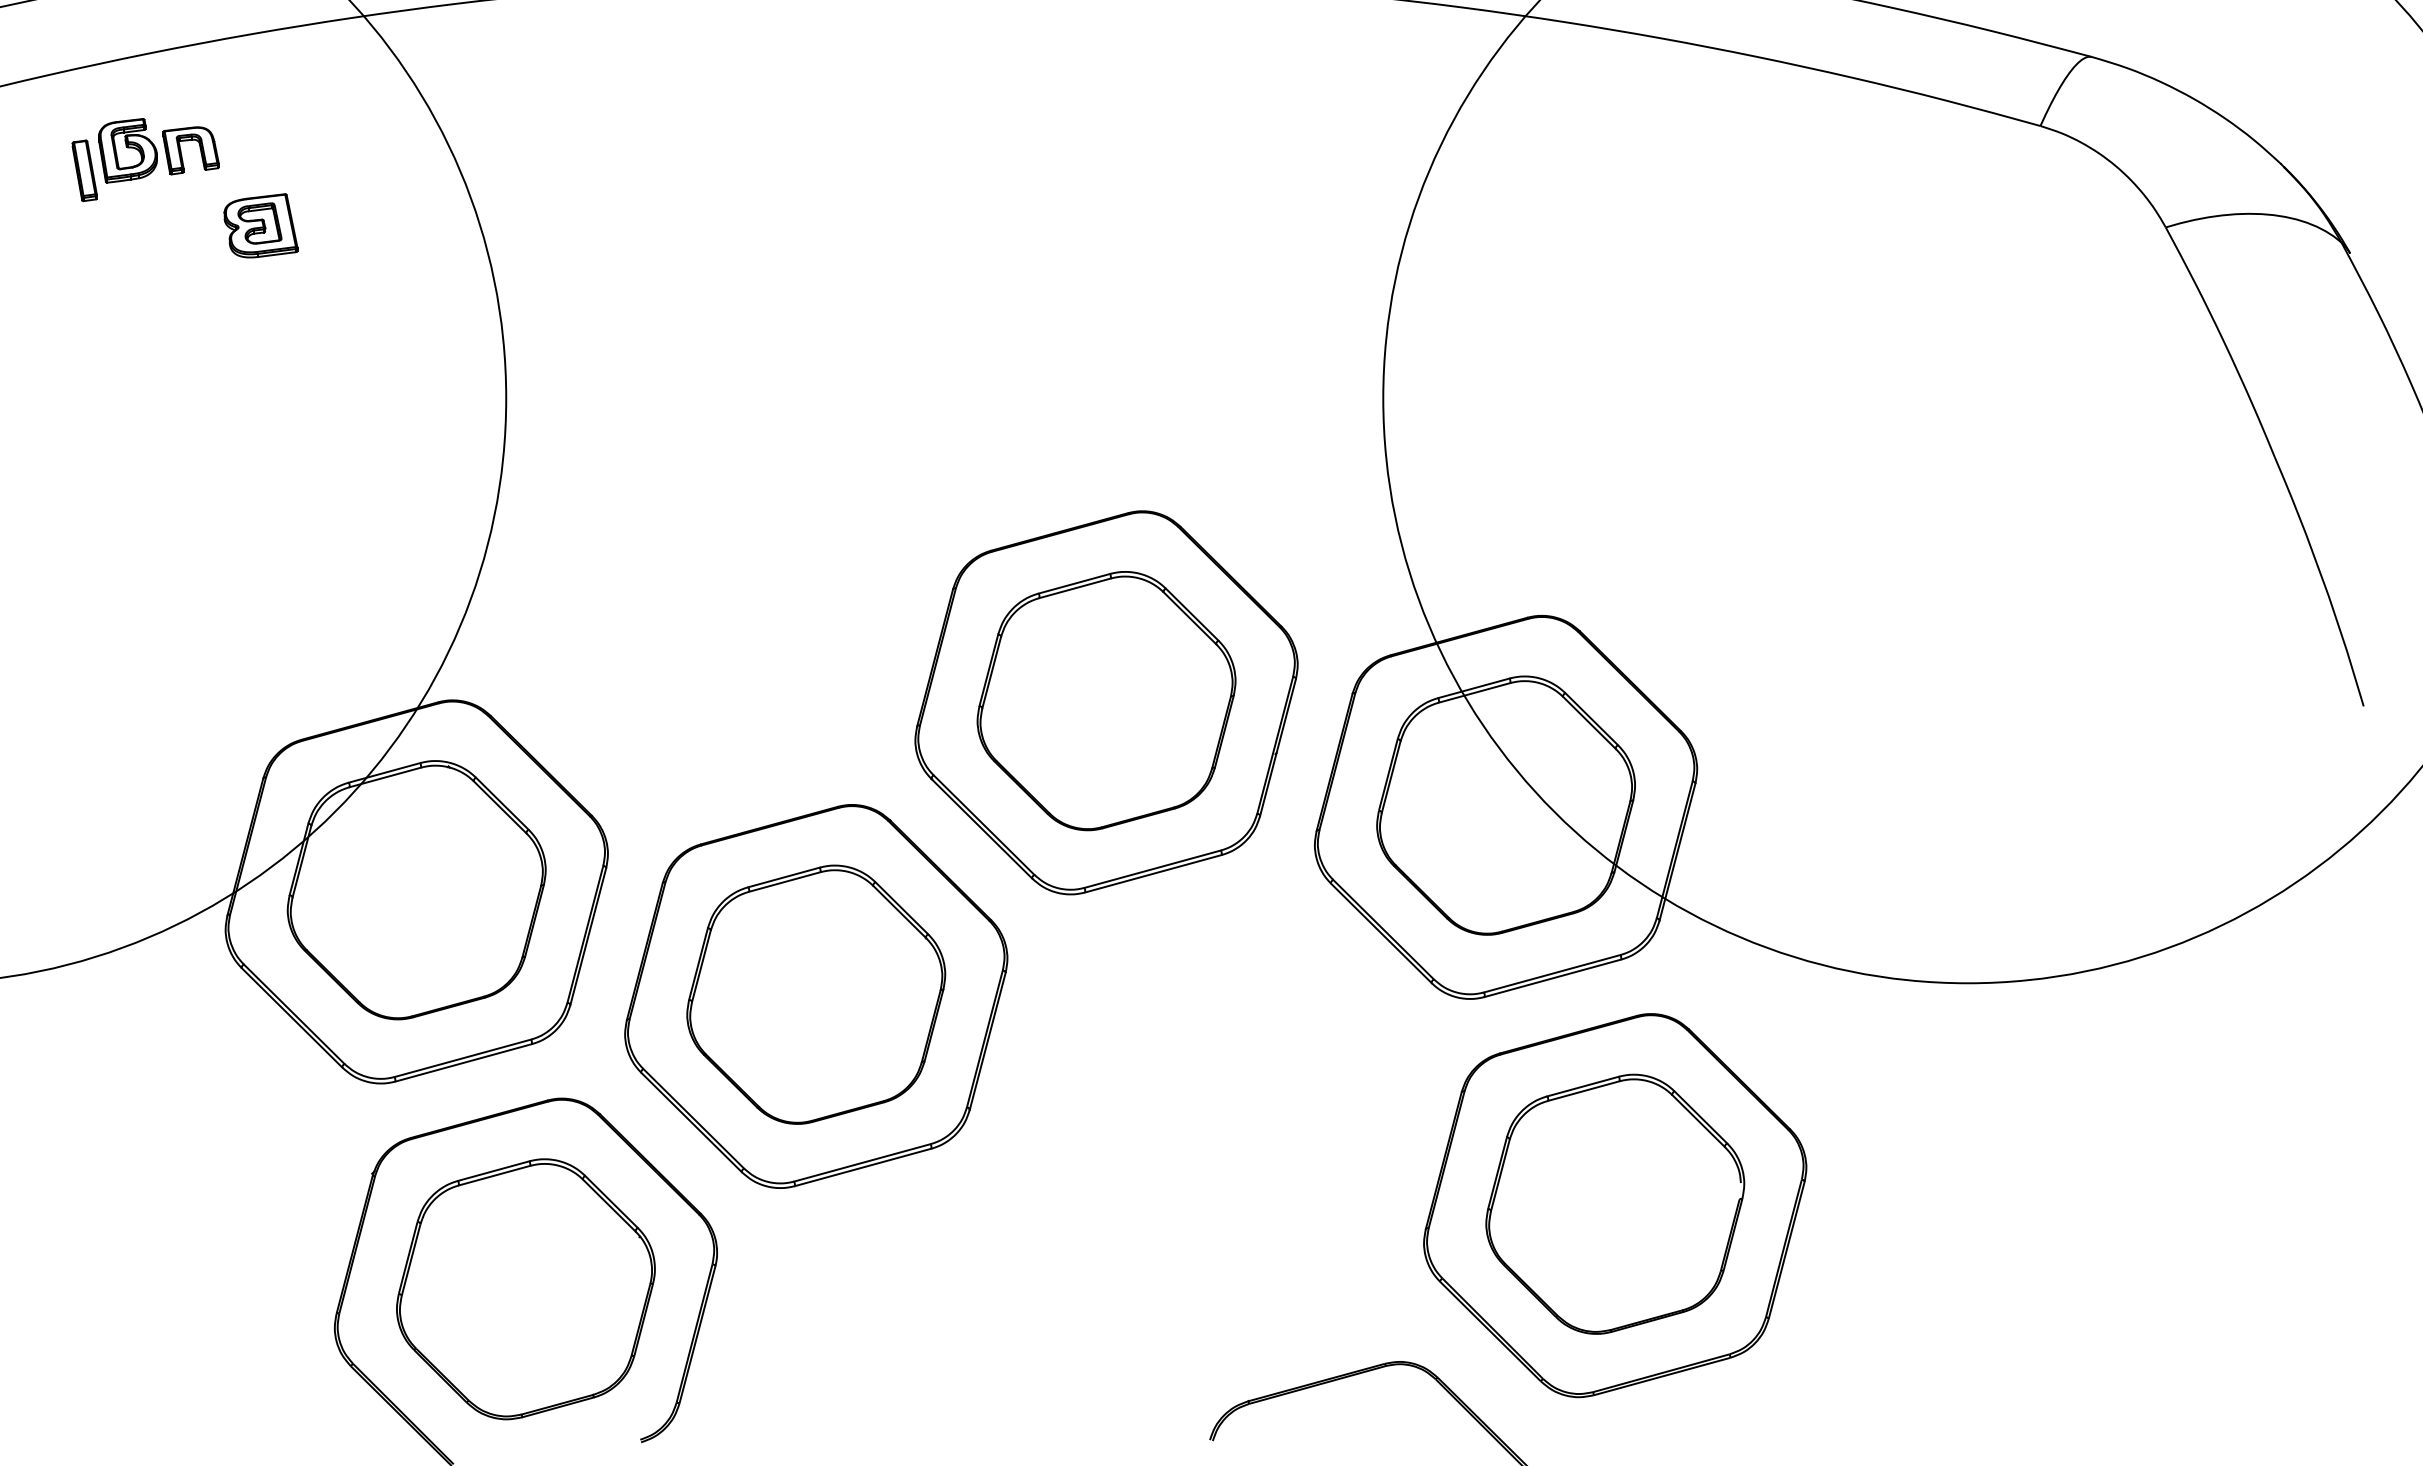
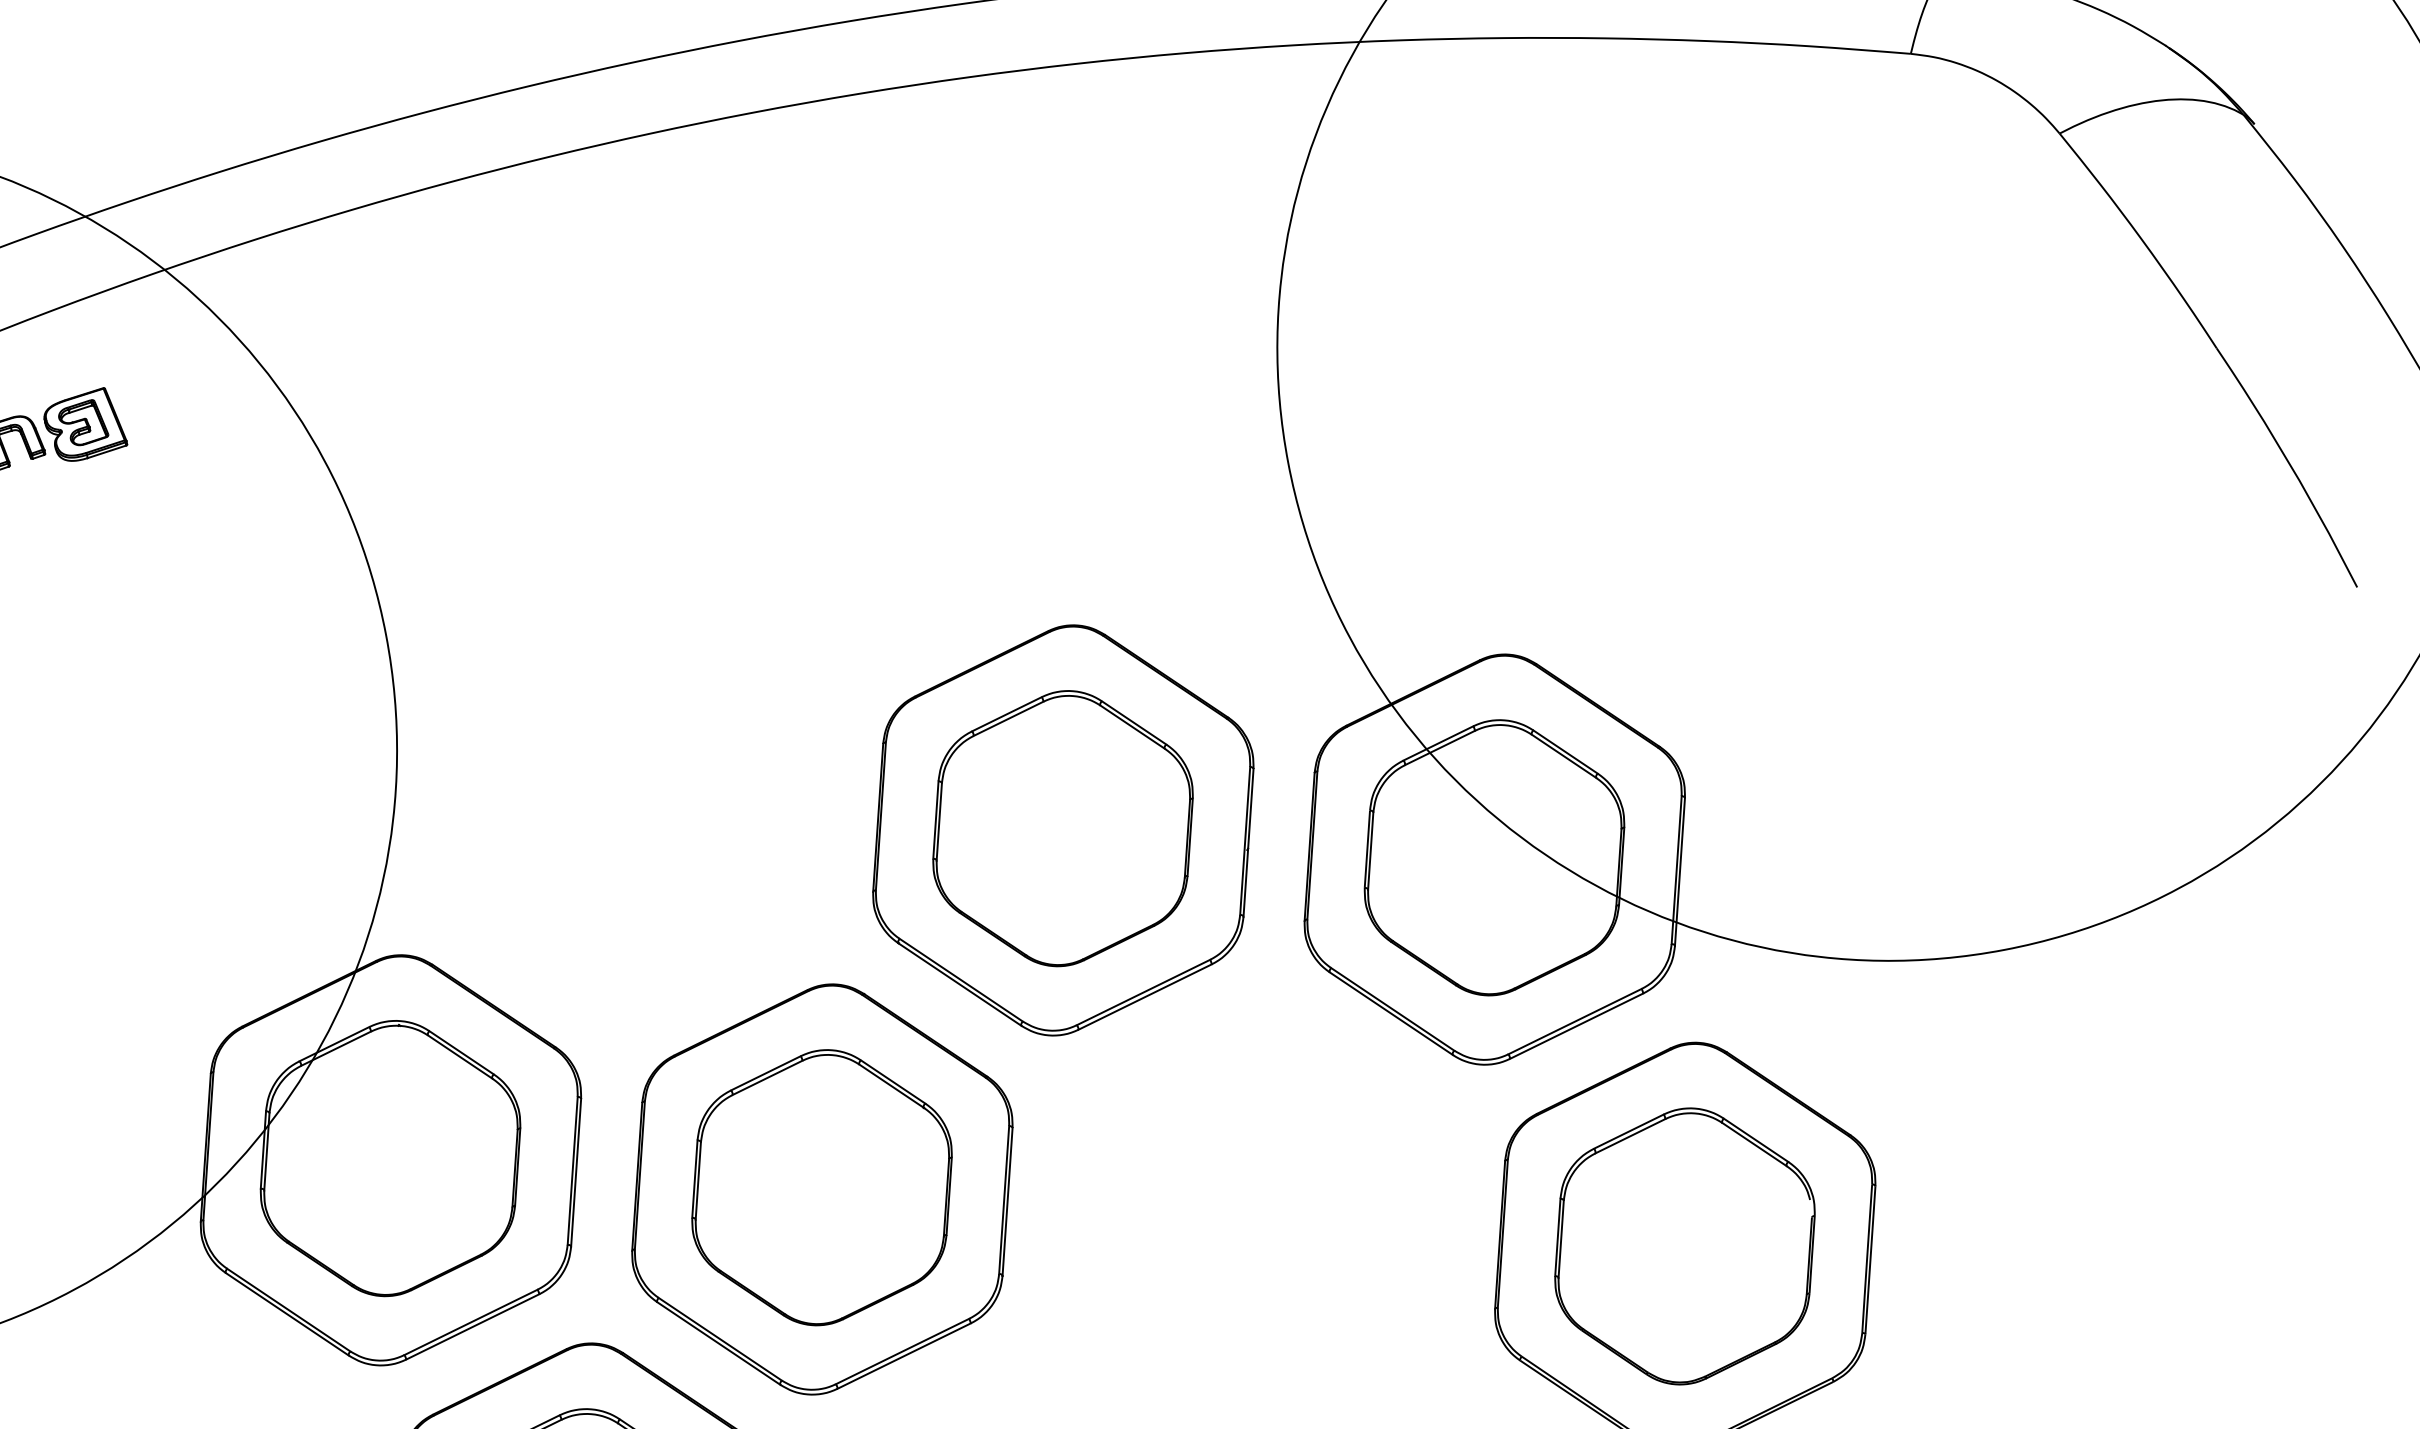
part: (260, 225) -> (84, 425), moved

